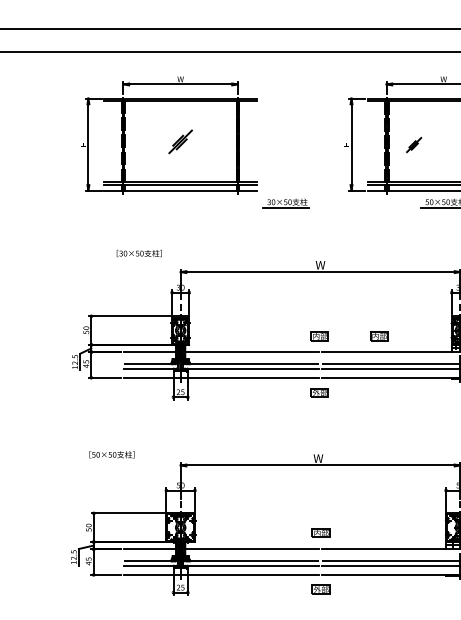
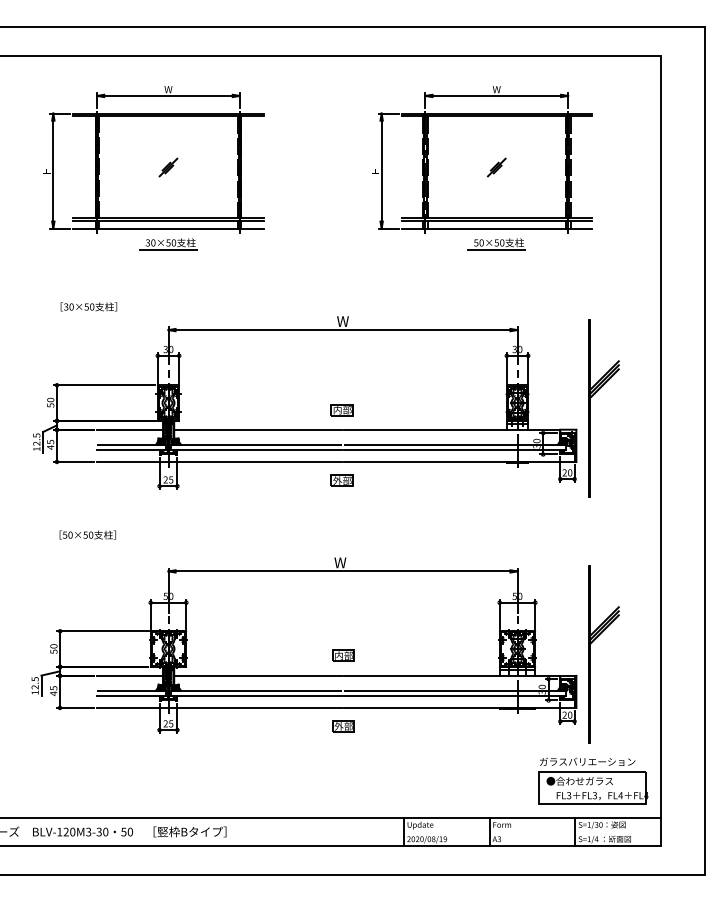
part: (180, 141) -> (168, 167), size x0.62
part: (413, 145) -> (496, 167), moved
part: (285, 203) -> (168, 244), moved
text: (139, 253) -> (88, 306), moved
part: (378, 336) -> (415, 410), removed
text: (111, 454) -> (87, 534), moved

